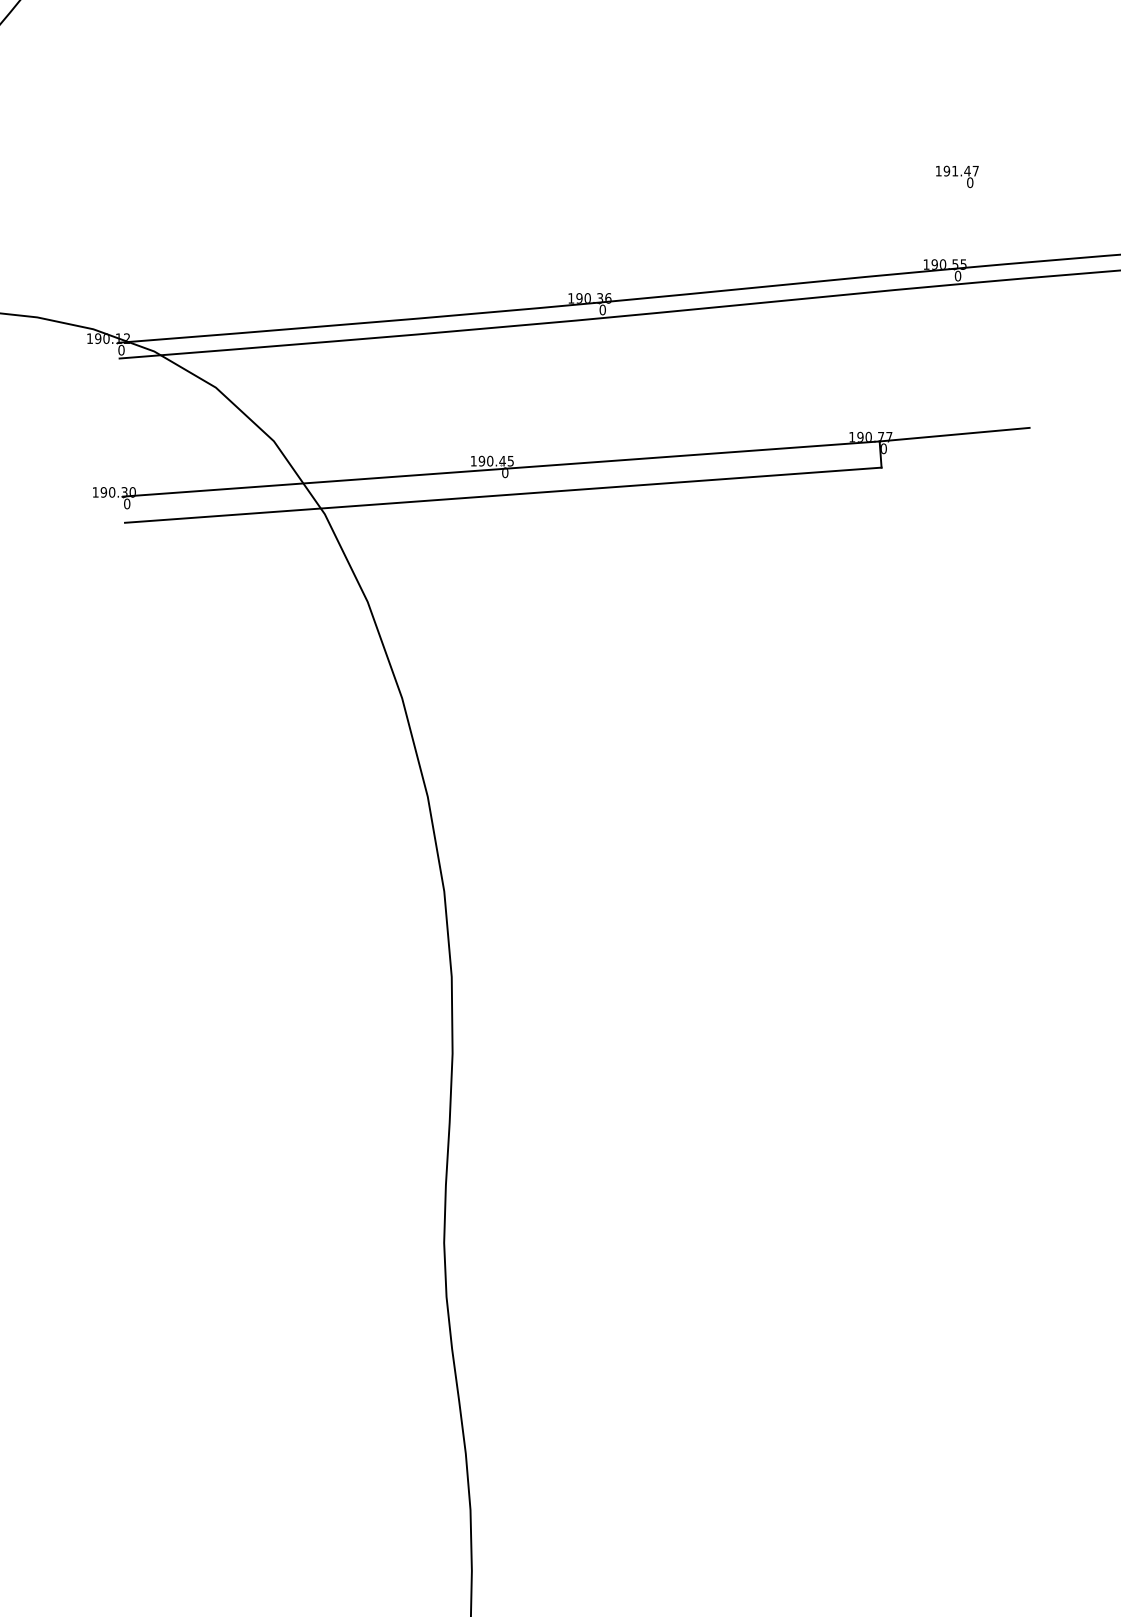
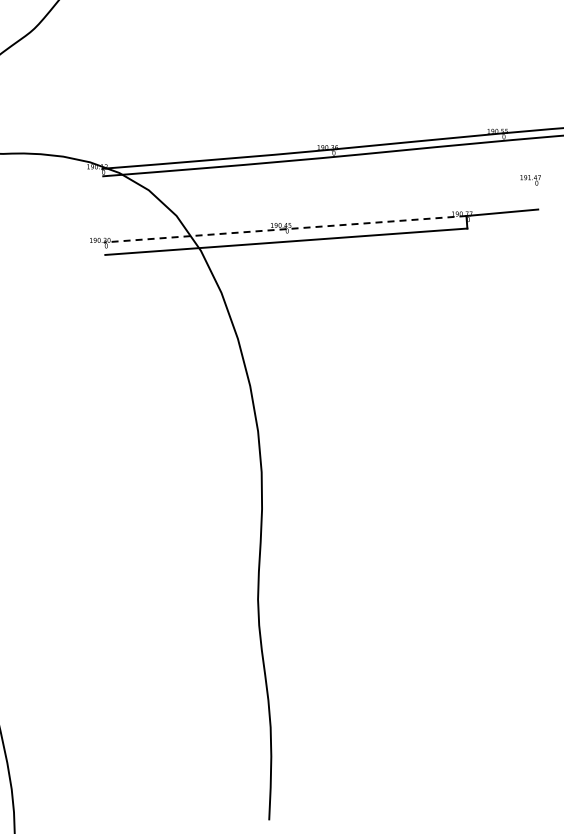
text: (957, 177) -> (530, 180), moved
line: (501, 469) -> (285, 229), solid -> dashed

